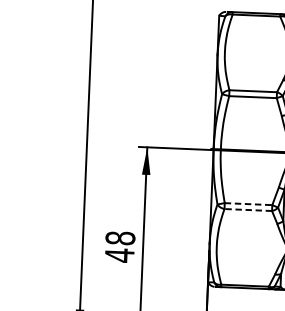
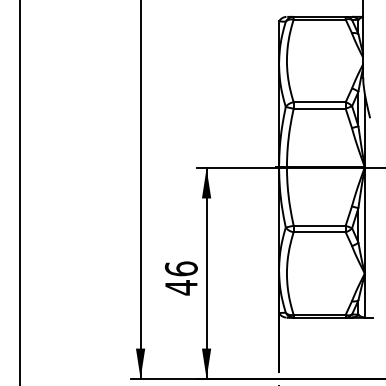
line: (249, 203) -> (320, 225), dashed -> solid
line: (248, 210) -> (319, 232), dashed -> solid
text: (120, 237) -> (181, 268), 48 -> 46

